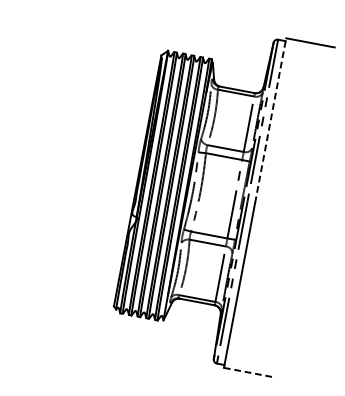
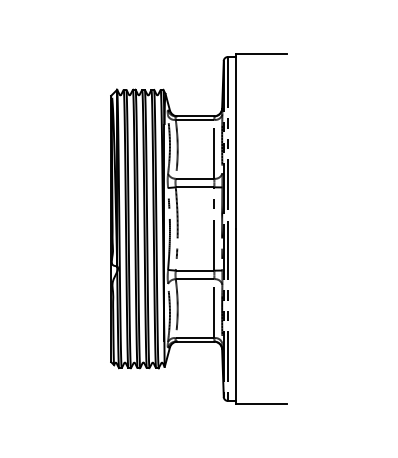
line: (270, 120) -> (235, 141), dashed -> solid
line: (248, 371) -> (261, 403), dashed -> solid

